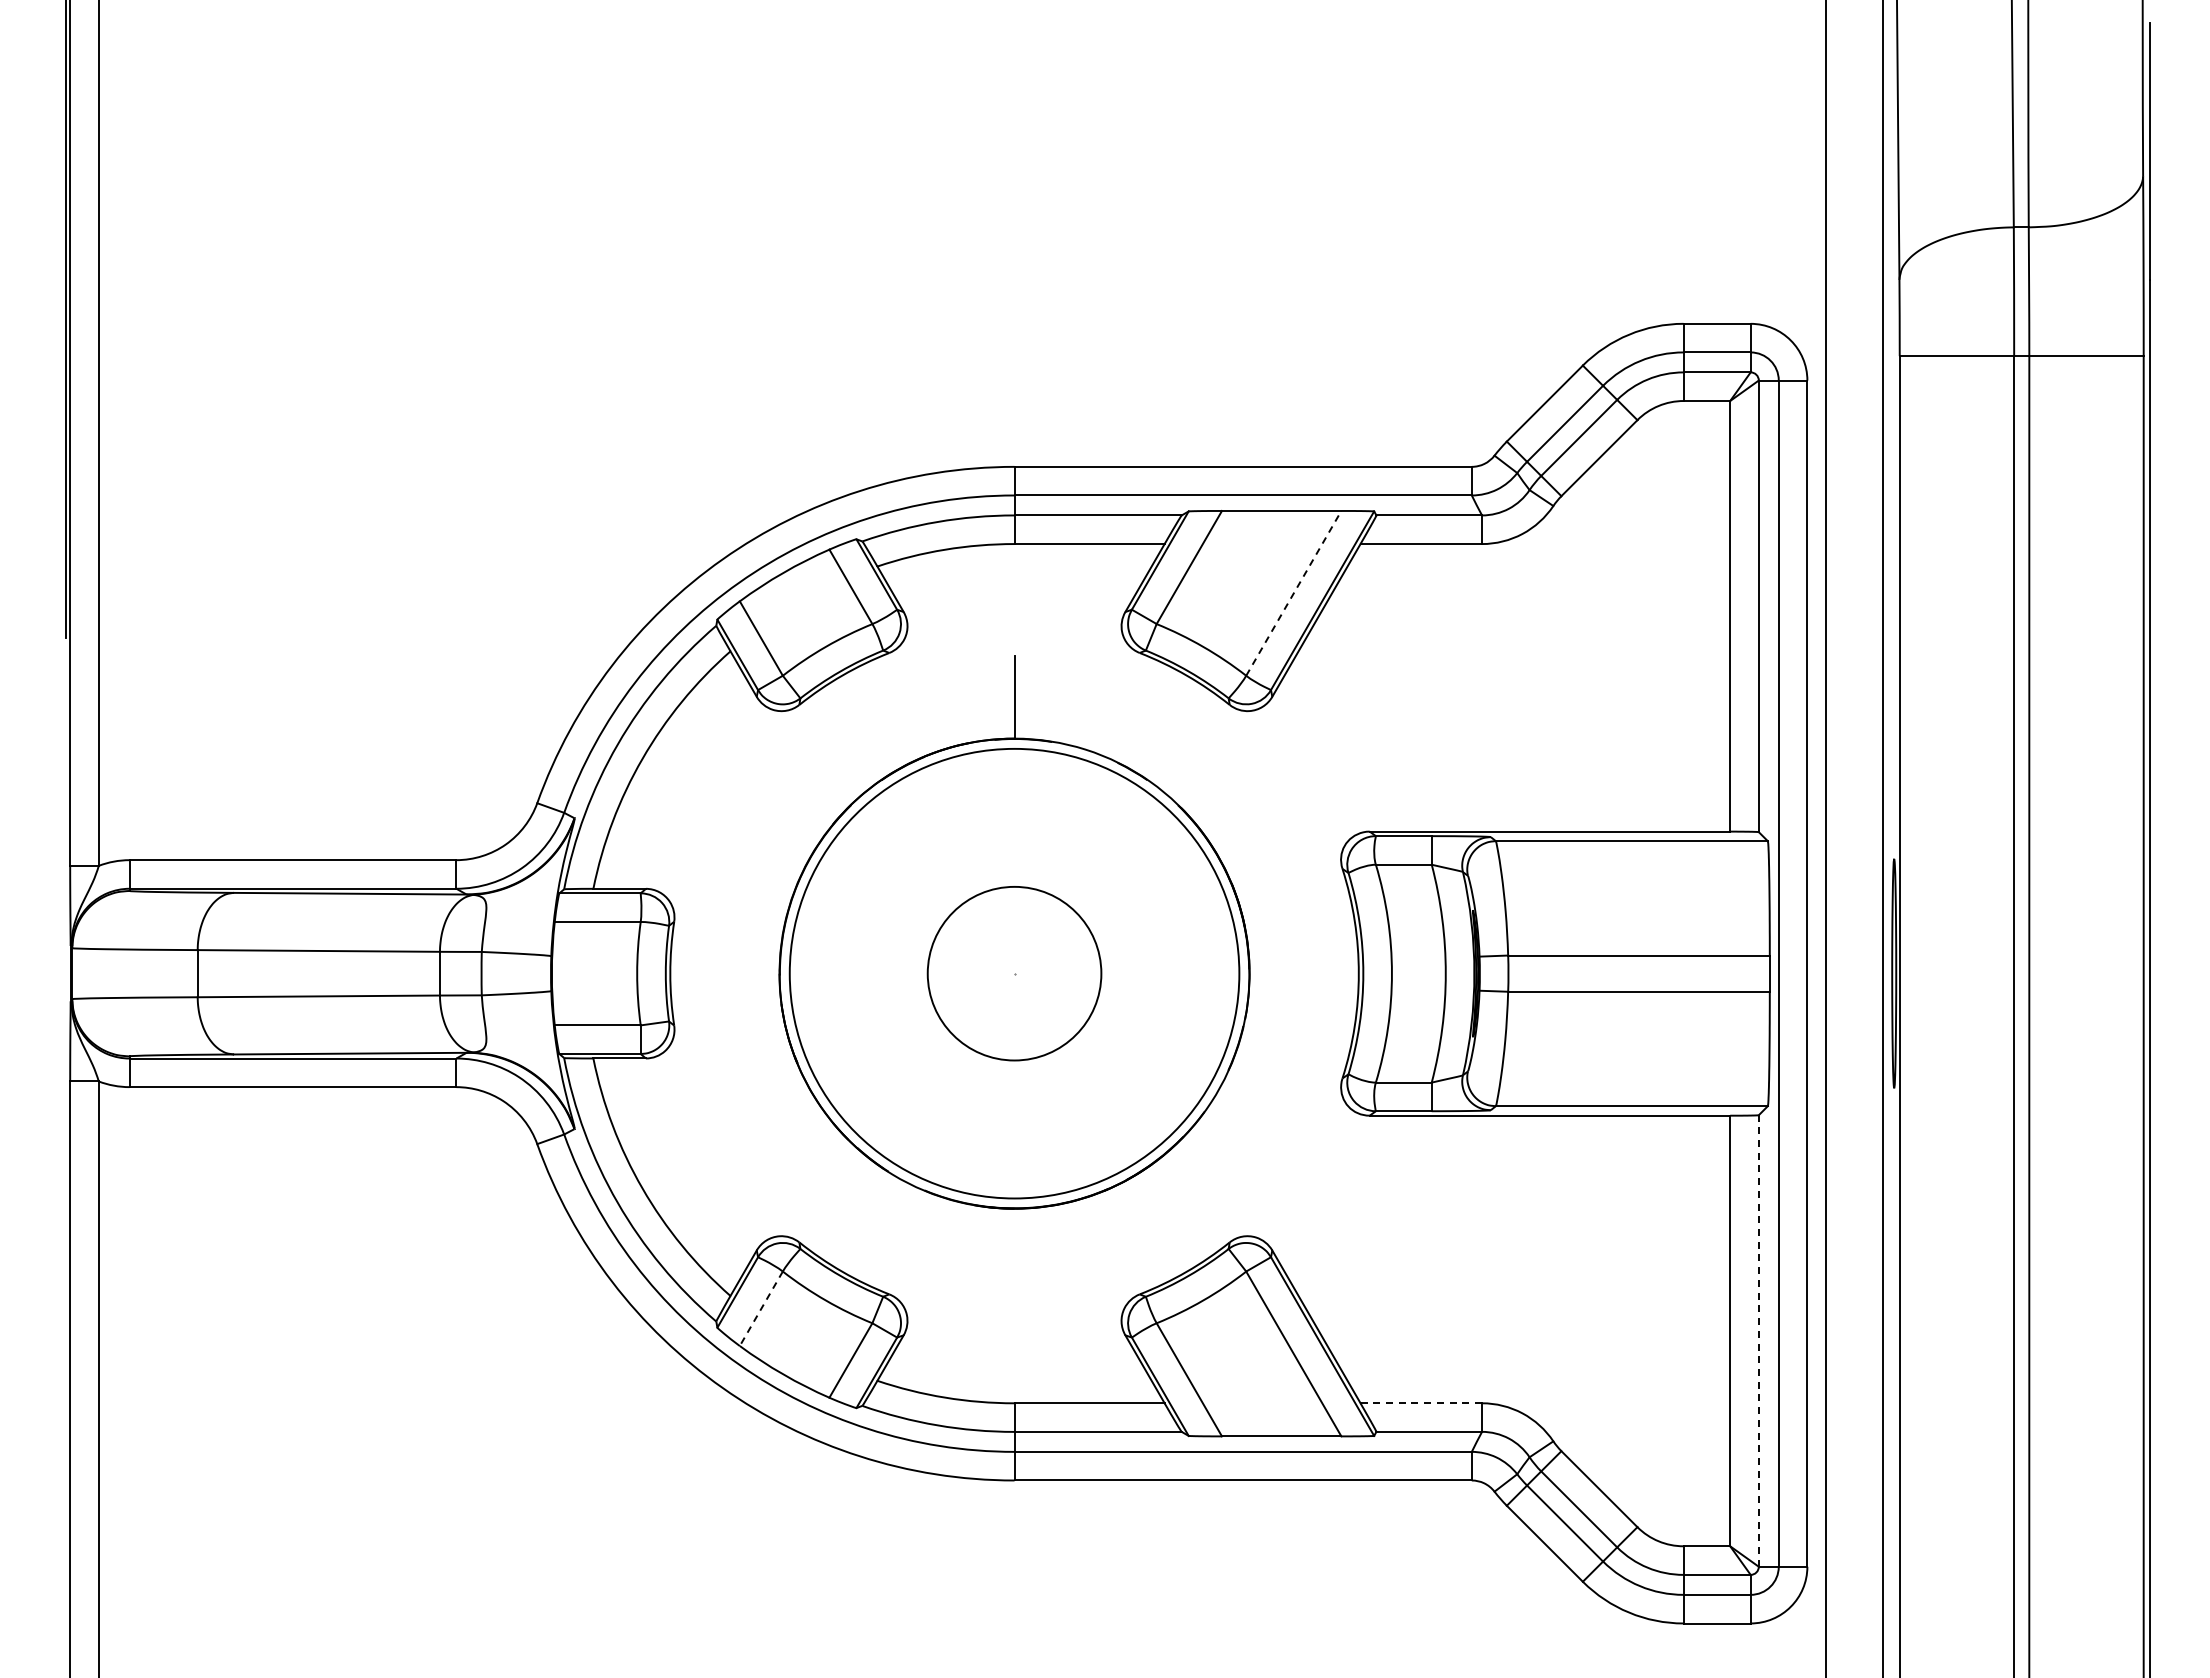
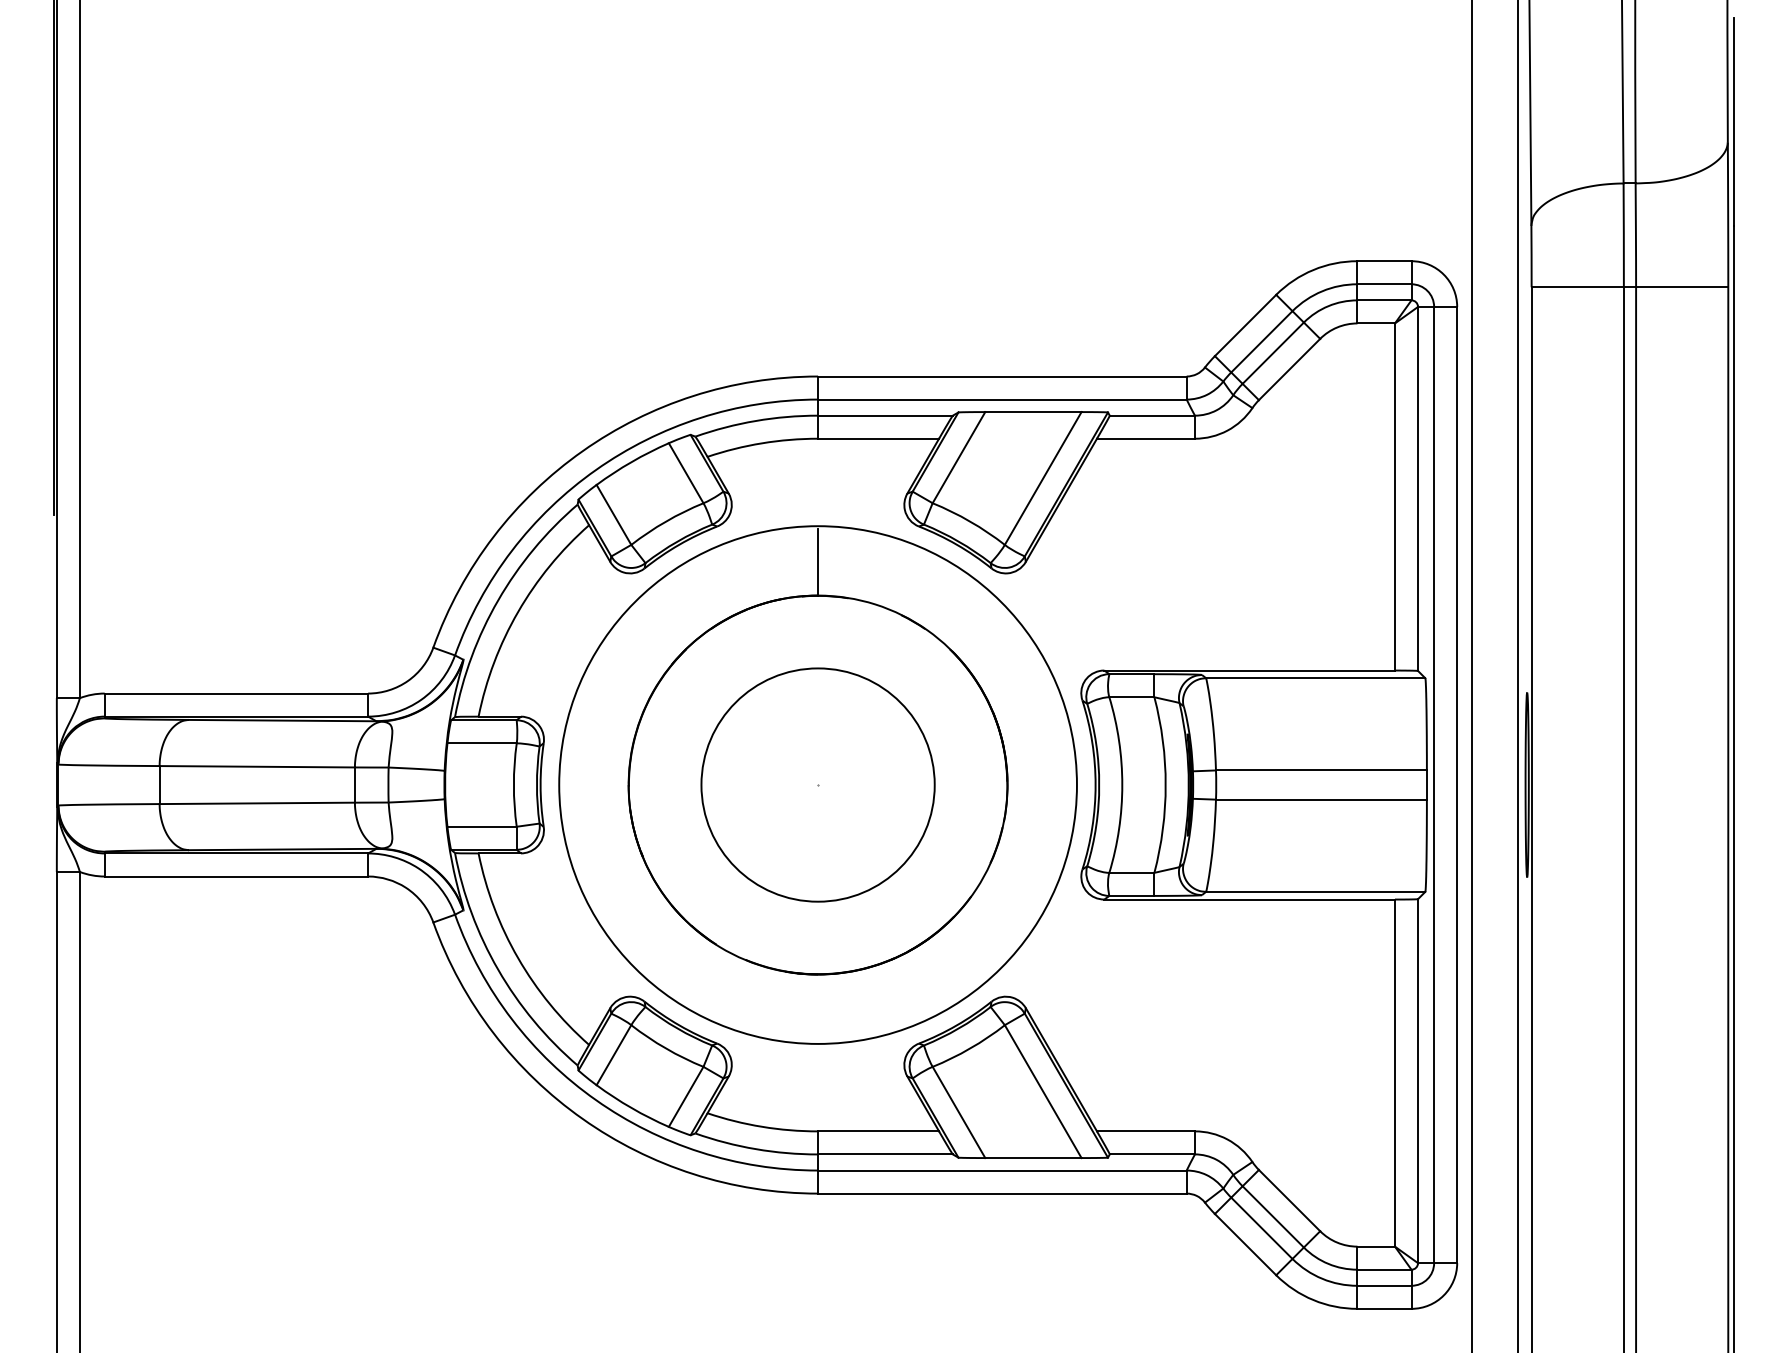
line: (1294, 592) -> (1043, 477), dashed -> solid
circle: (1014, 973) -> (818, 784), size x1.43
circle: (1014, 973) -> (818, 784), size x1.67
line: (761, 1309) -> (614, 1055), dashed -> solid
line: (1758, 1341) -> (1417, 1081), dashed -> solid
line: (1421, 1403) -> (1146, 1131), dashed -> solid

